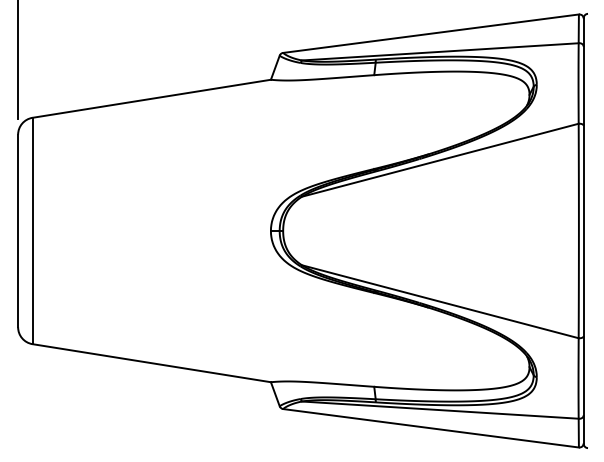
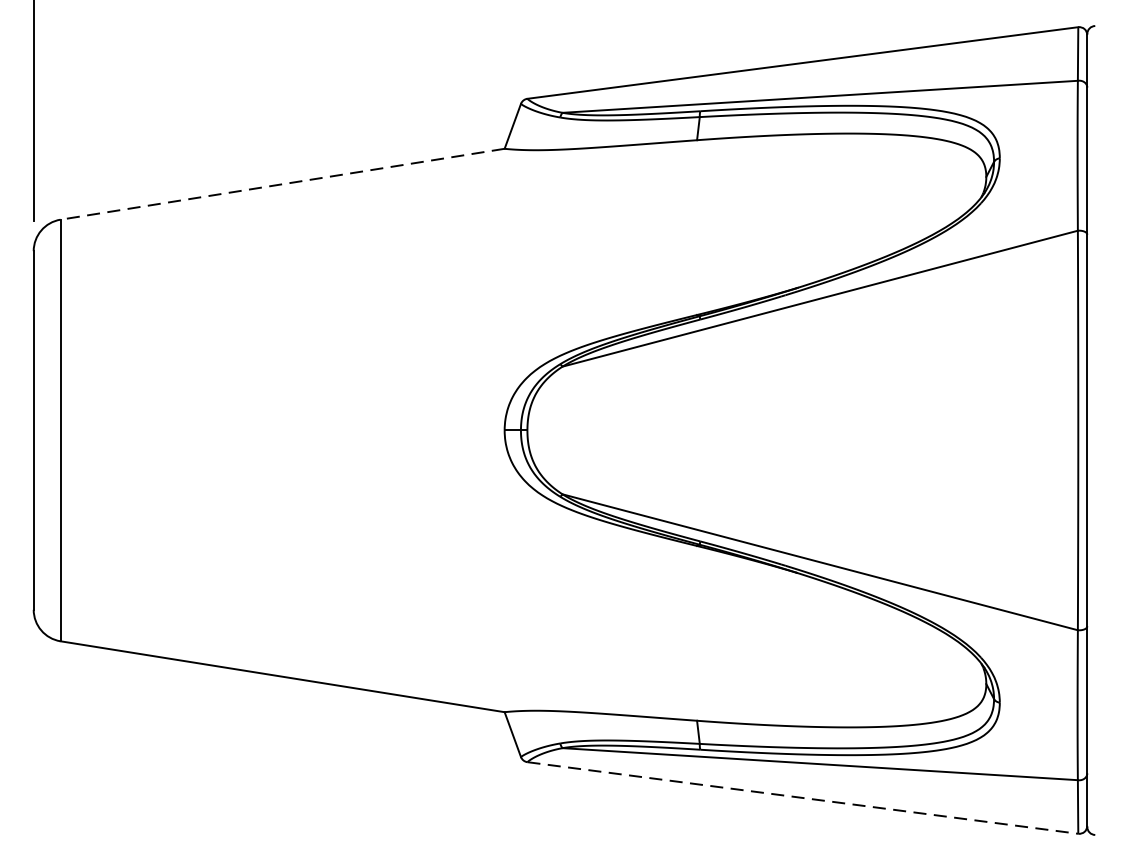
line: (151, 98) -> (282, 183), solid -> dashed
line: (431, 428) -> (803, 798), solid -> dashed

